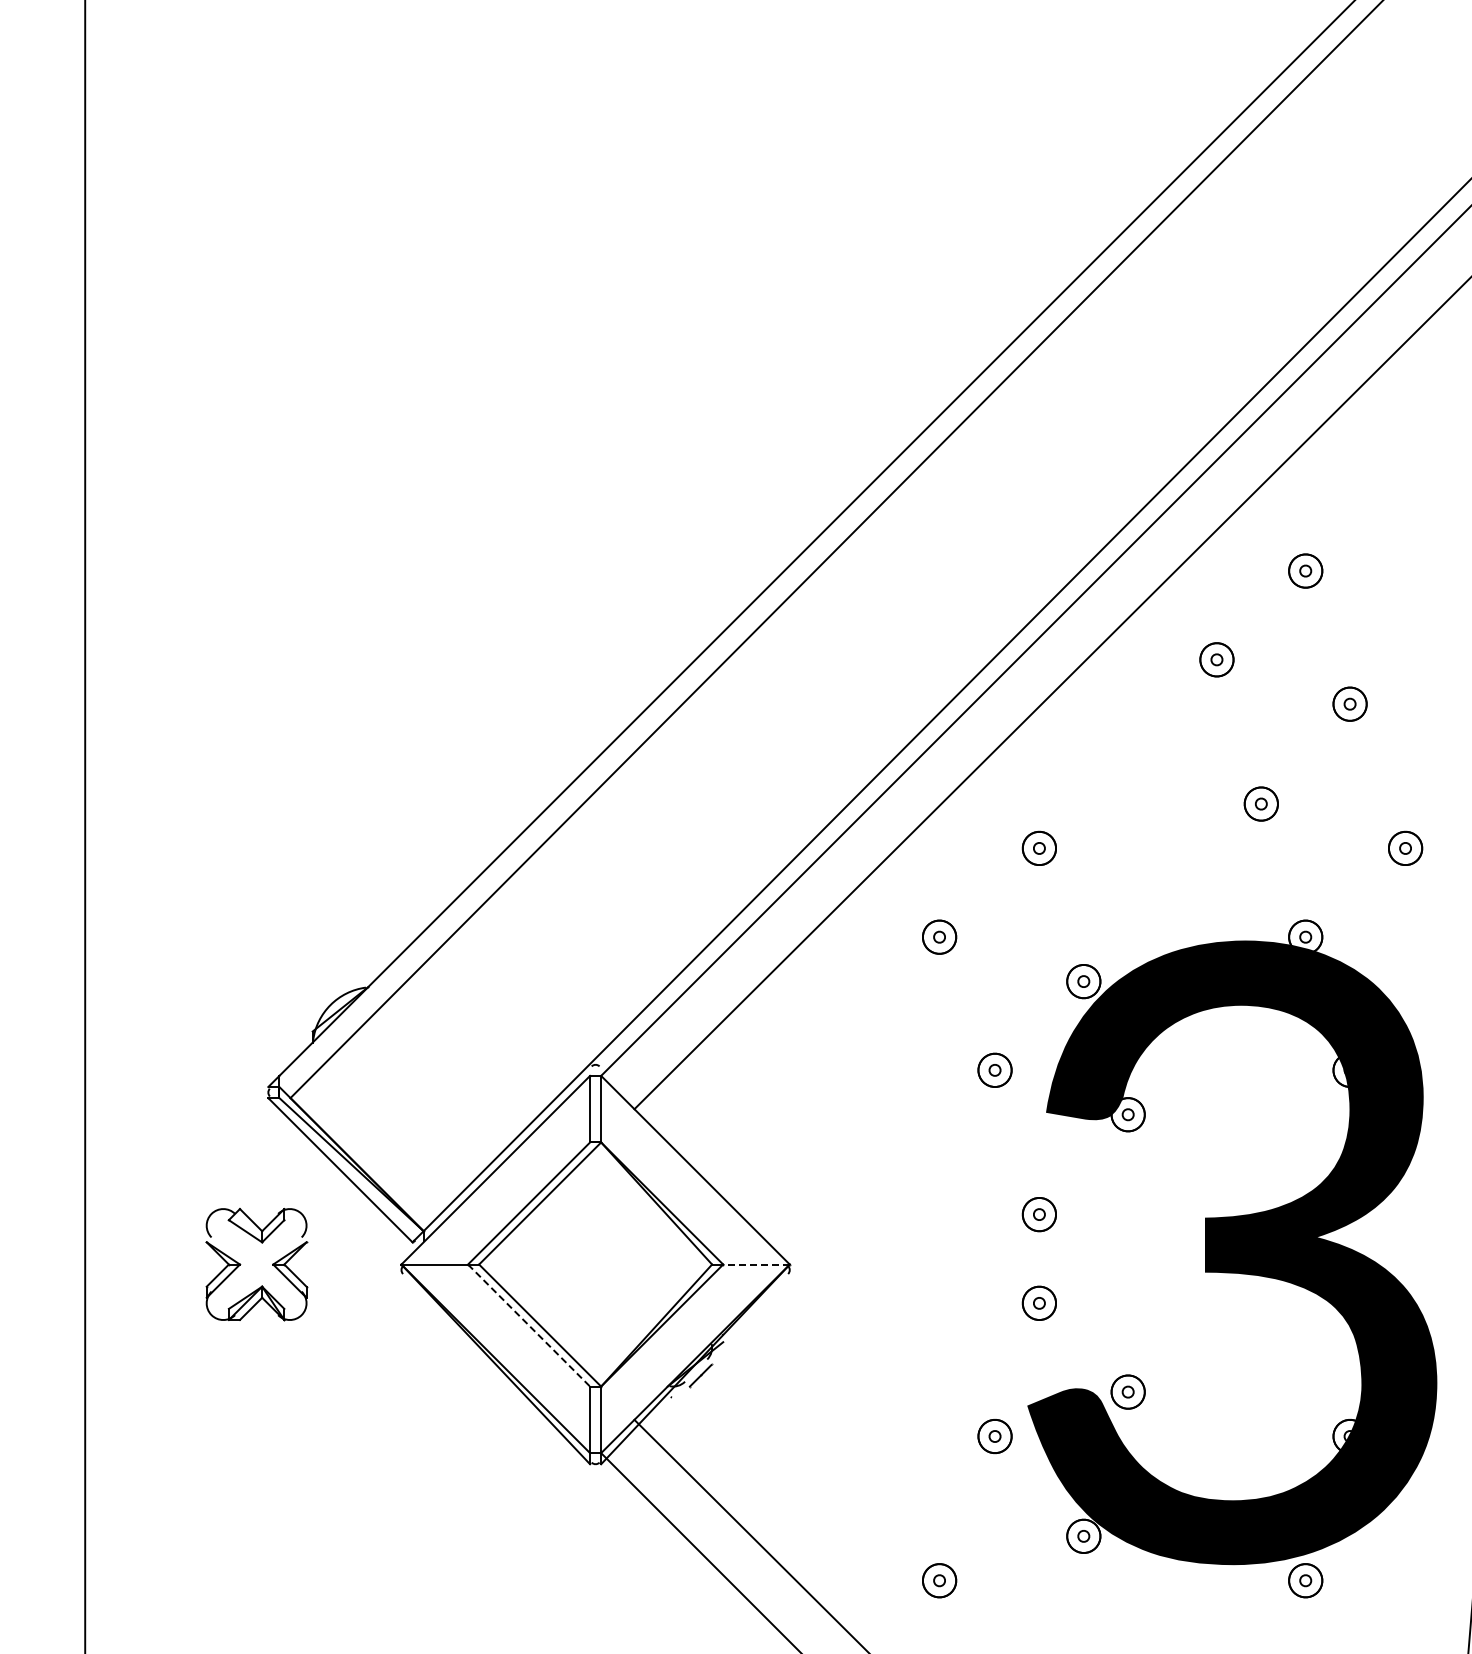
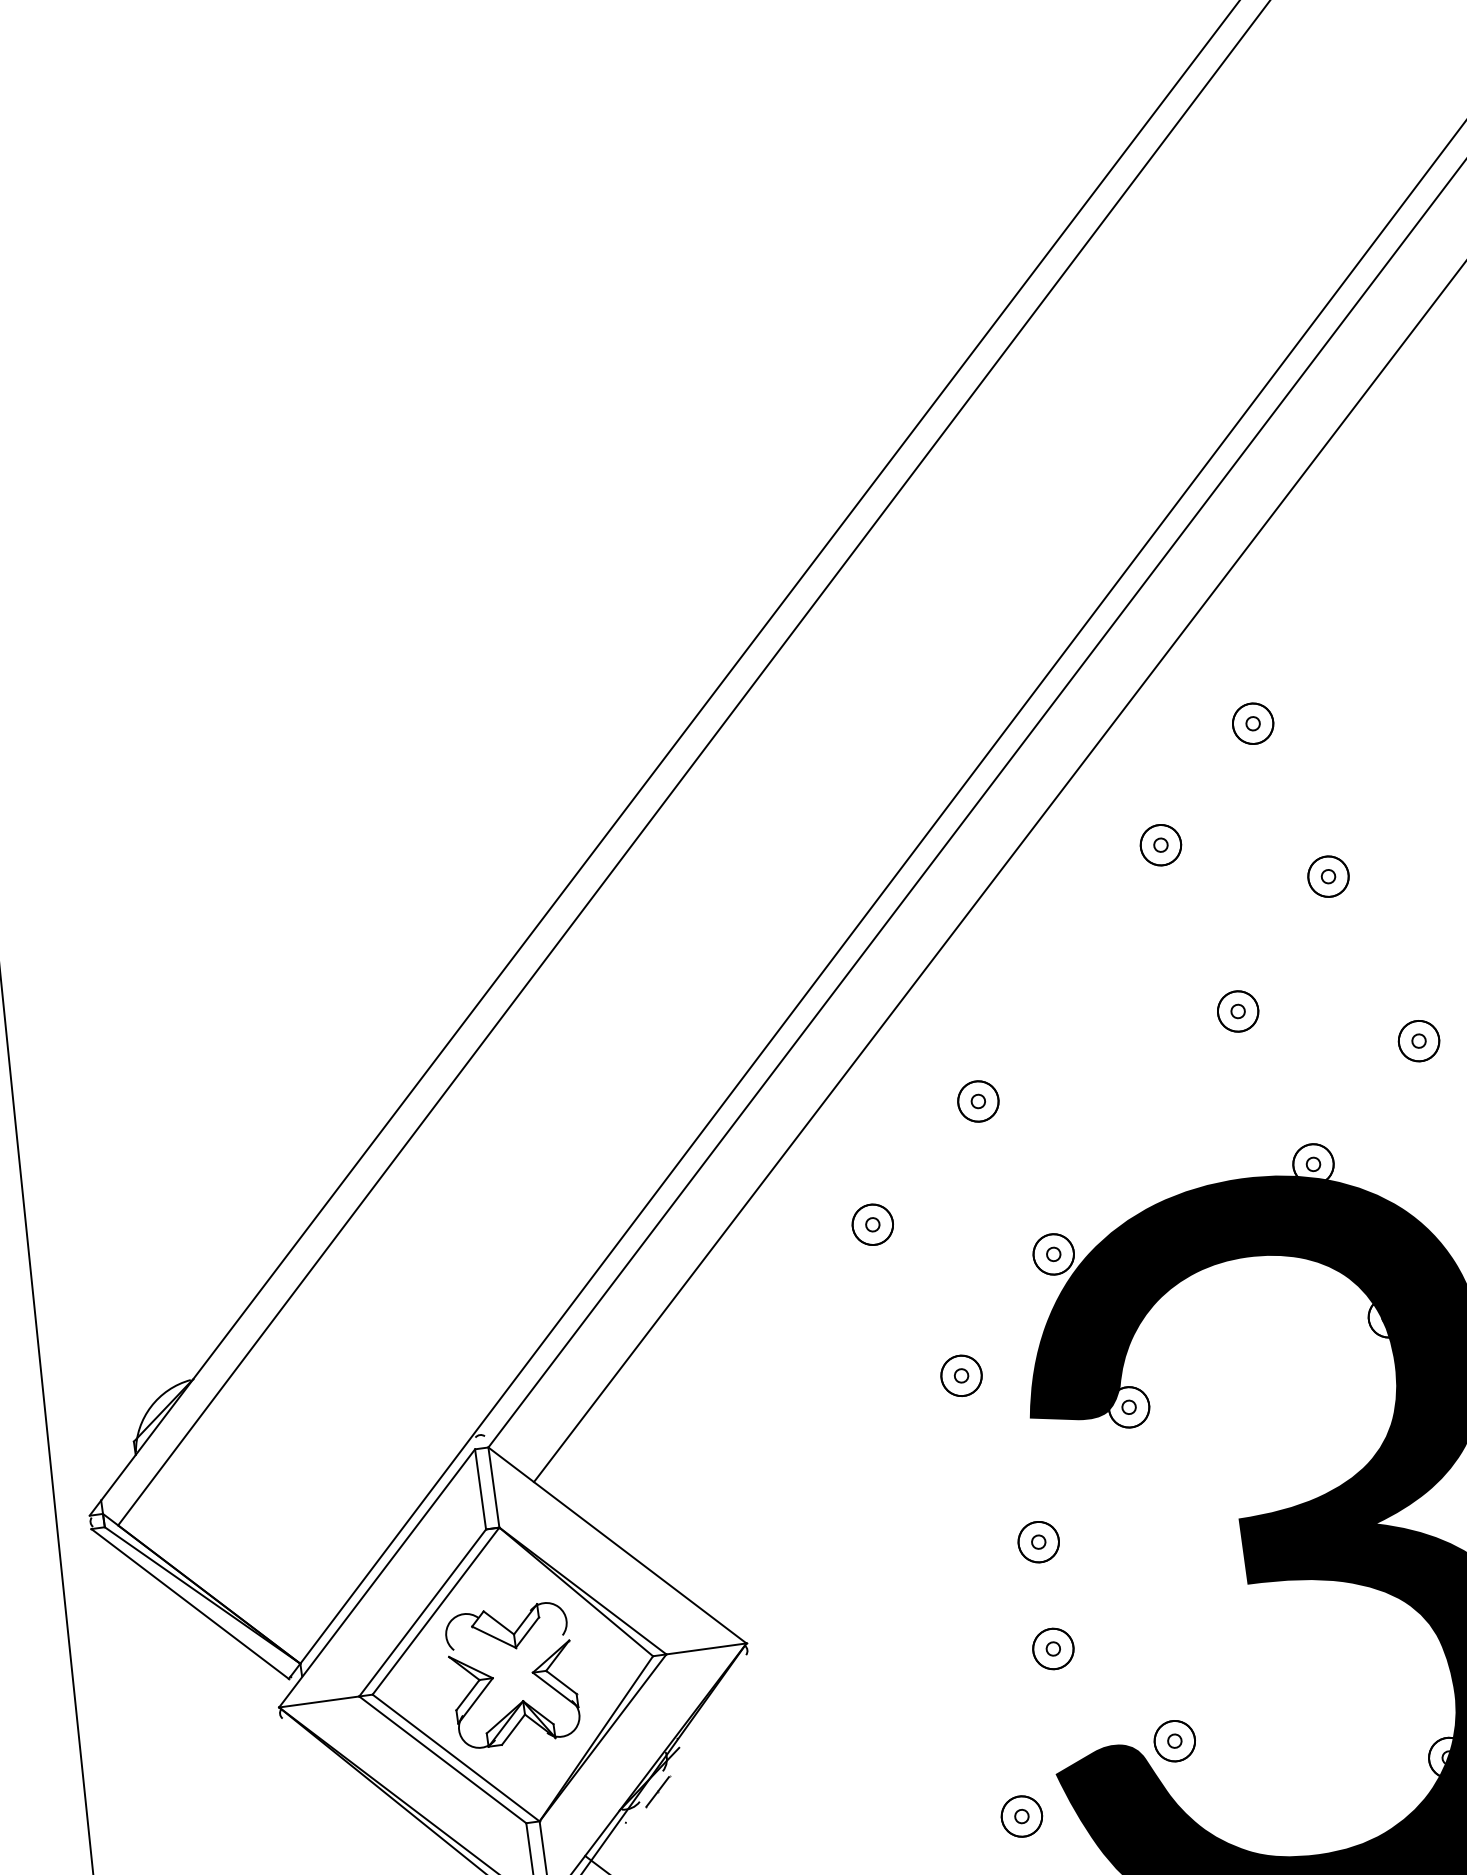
part: (241, 1264) -> (494, 1677), moved
line: (756, 1264) -> (706, 1648), dashed -> solid
line: (529, 1325) -> (443, 1759), dashed -> solid

